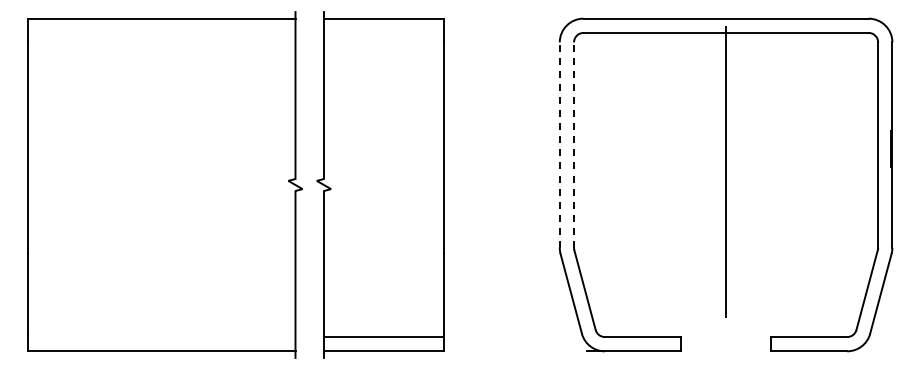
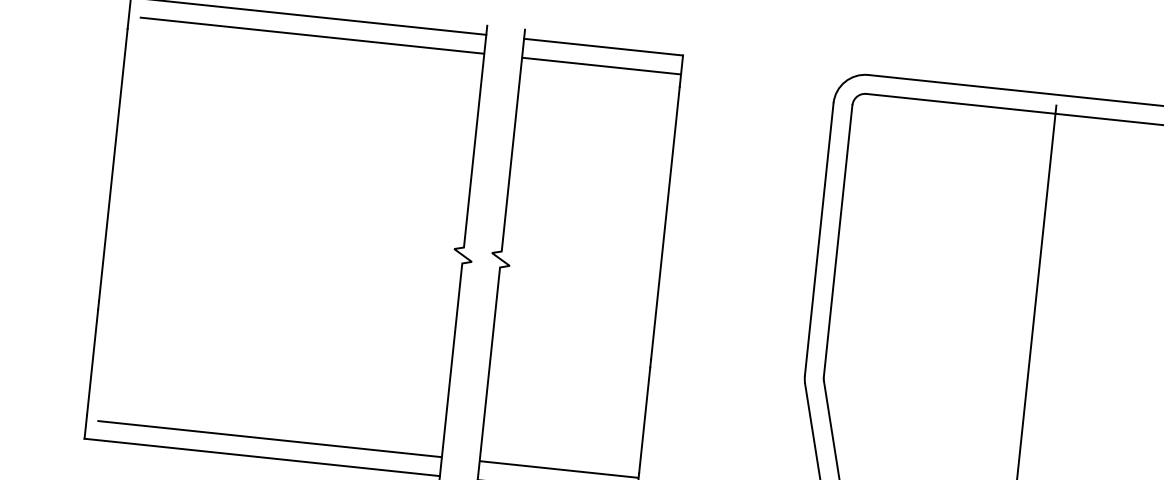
line: (161, 32) -> (306, 34), added
line: (383, 32) -> (601, 65), added
line: (559, 145) -> (818, 239), dashed -> solid
line: (573, 145) -> (837, 241), dashed -> solid
line: (161, 337) -> (264, 439), added

